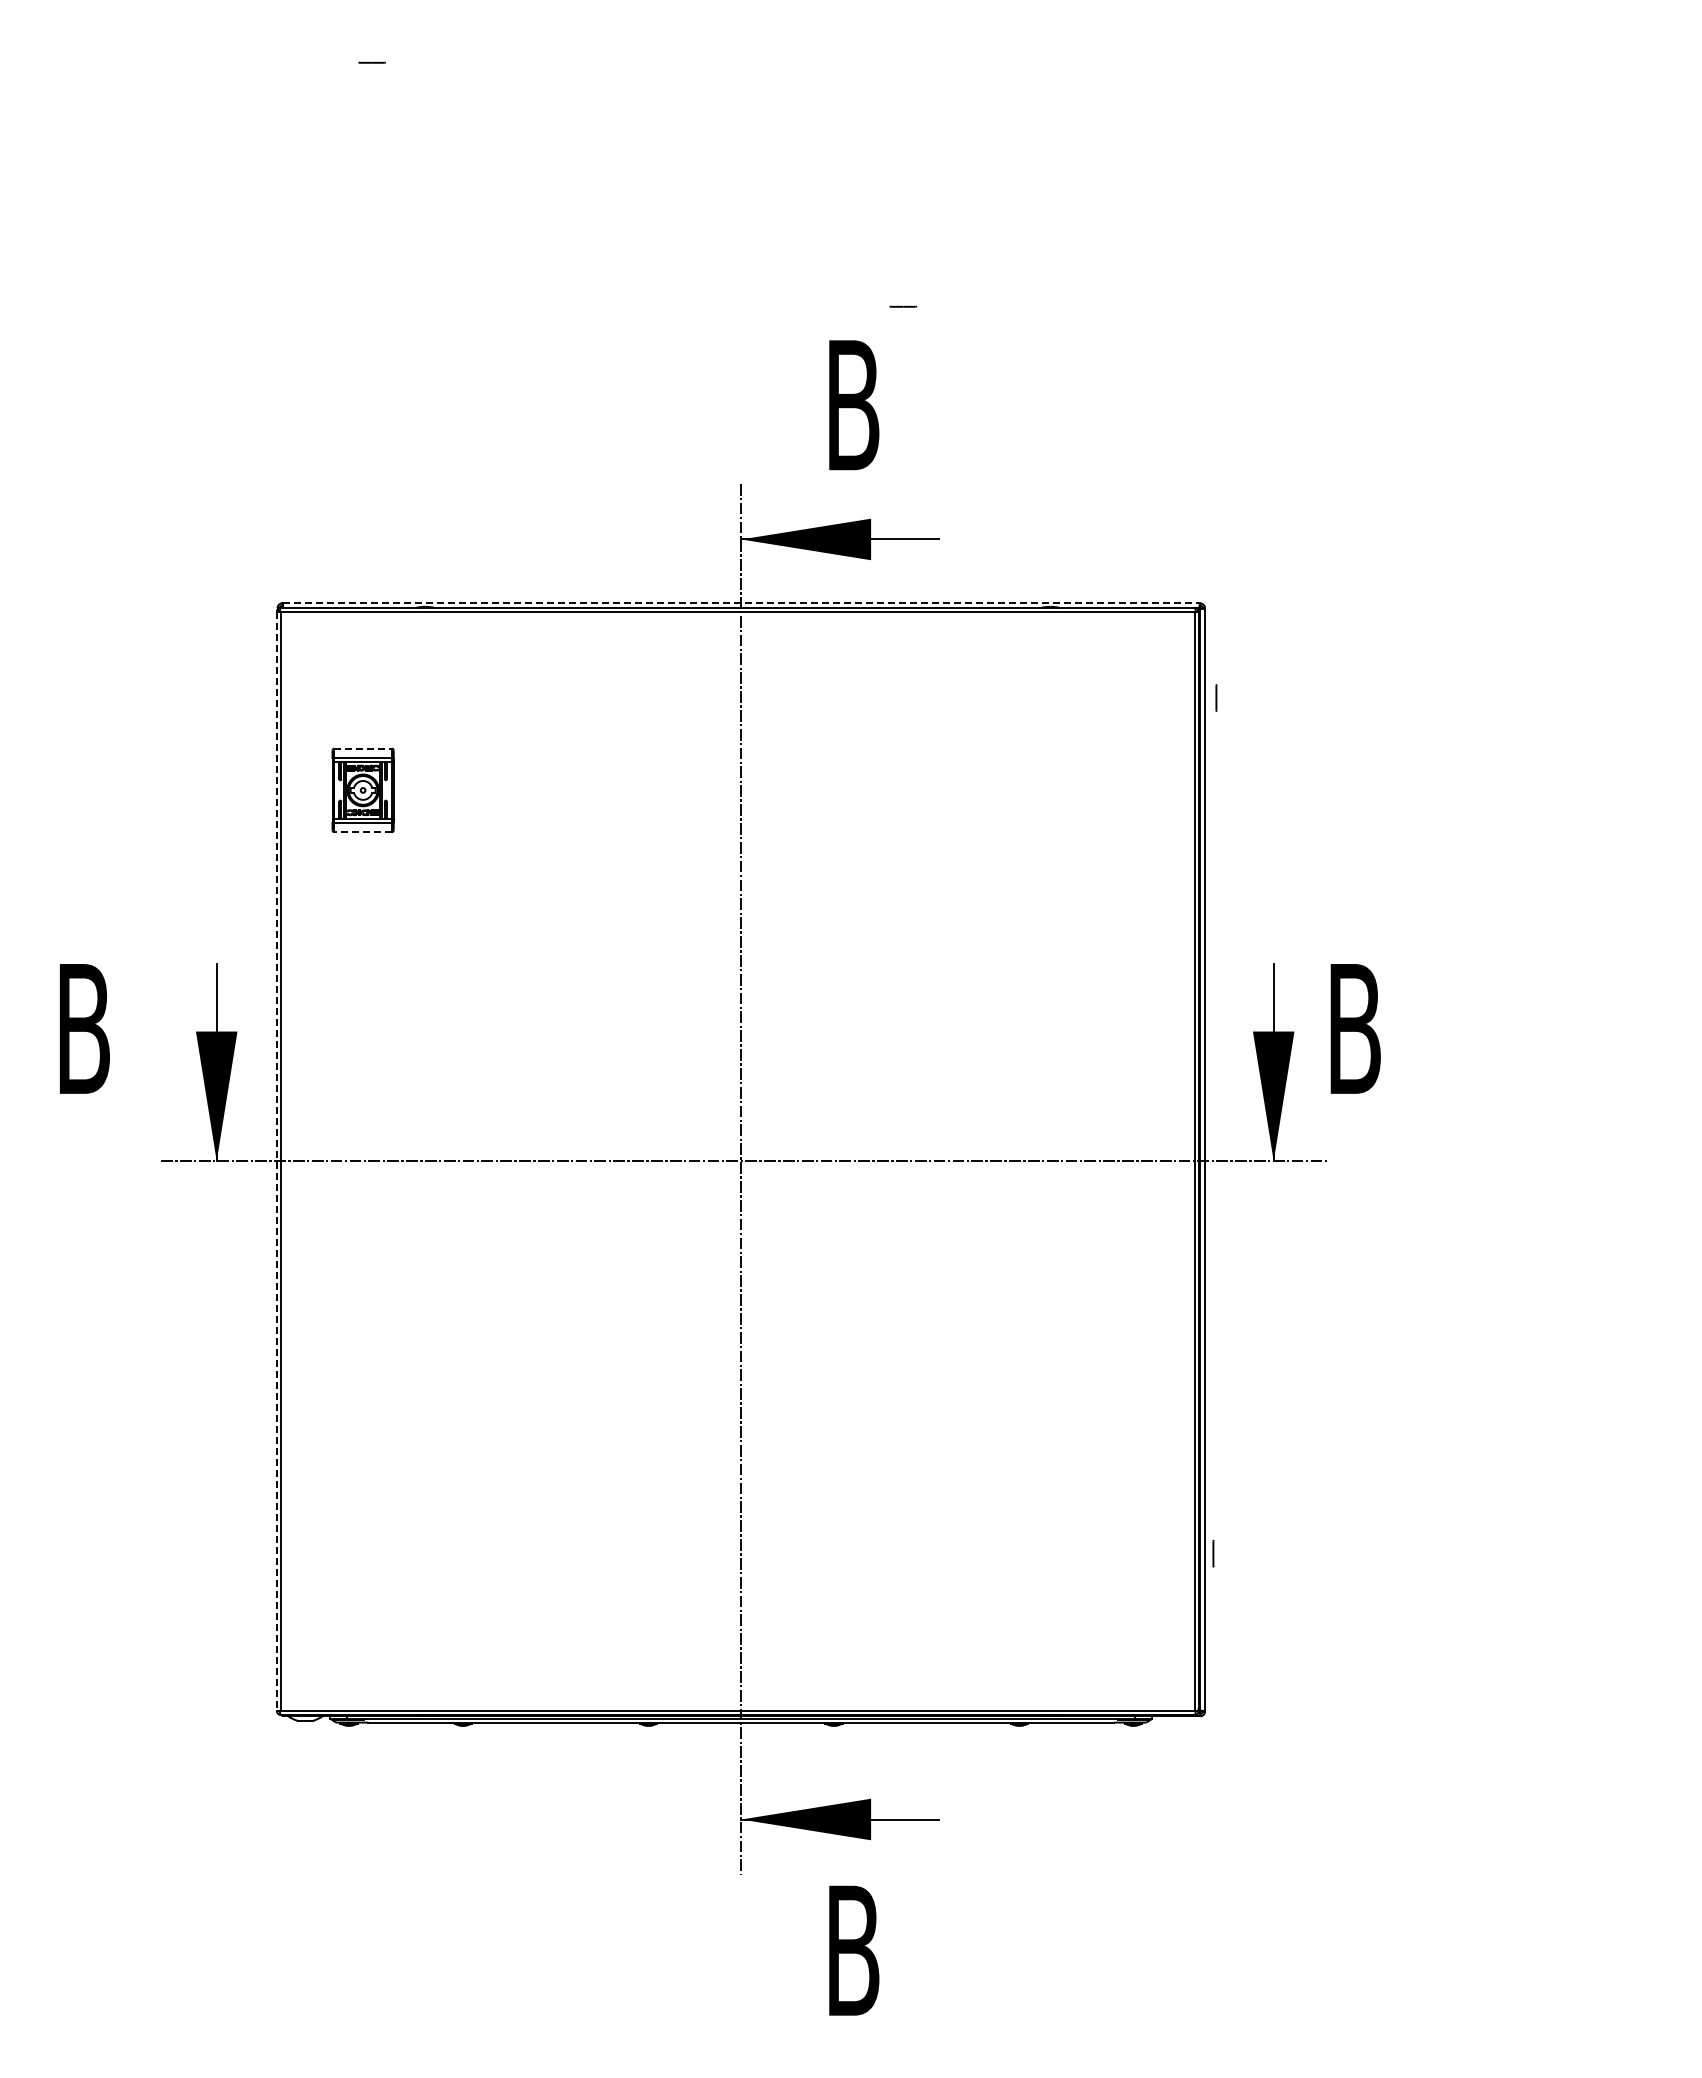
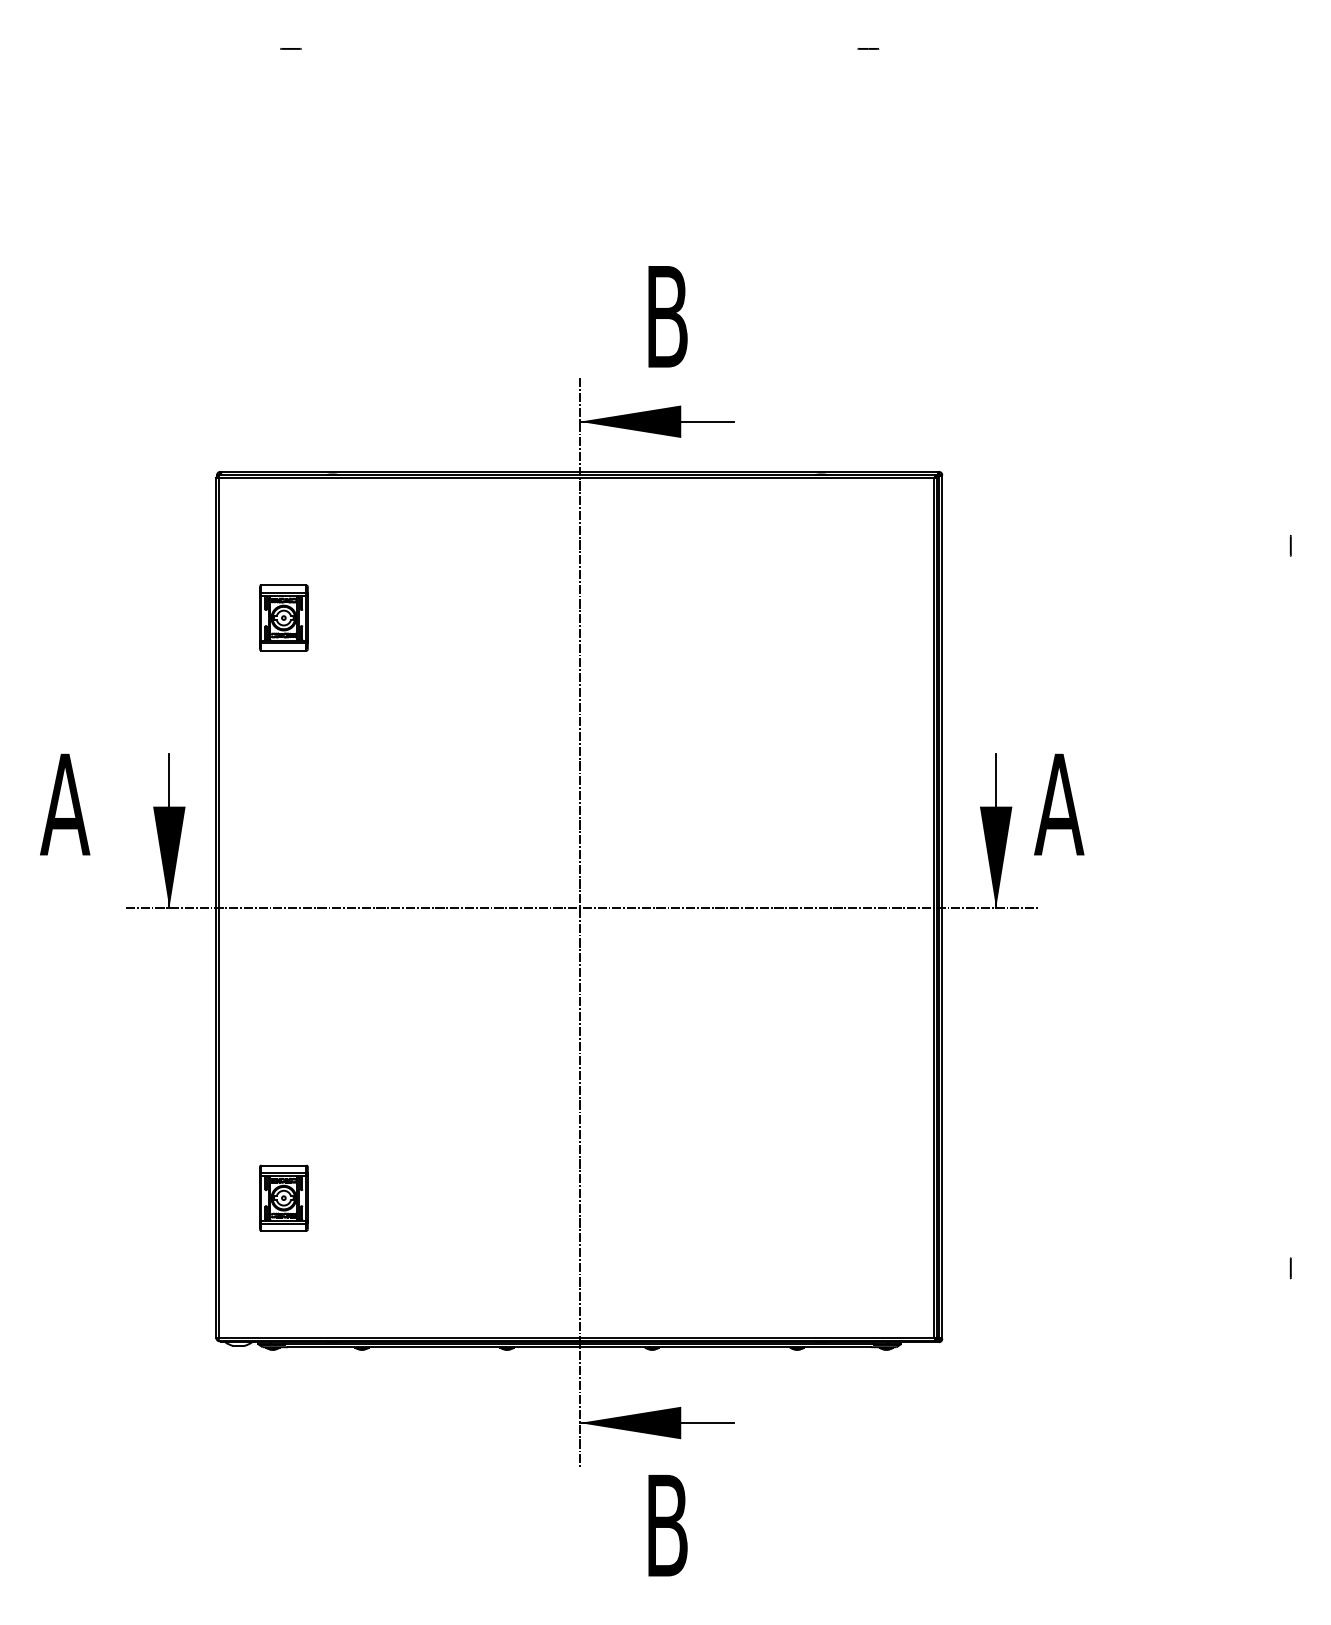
line: (903, 306) -> (868, 48), moved
line: (741, 603) -> (579, 471), dashed -> solid
line: (1216, 697) -> (1290, 545), moved
line: (363, 748) -> (284, 585), dashed -> solid
line: (363, 832) -> (284, 650), dashed -> solid
text: (83, 1028) -> (65, 804), B -> A
text: (1354, 1028) -> (1059, 804), B -> A
line: (276, 1161) -> (216, 908), dashed -> solid
part: (362, 1531) -> (283, 1197), added
line: (1213, 1553) -> (1290, 1268), moved

